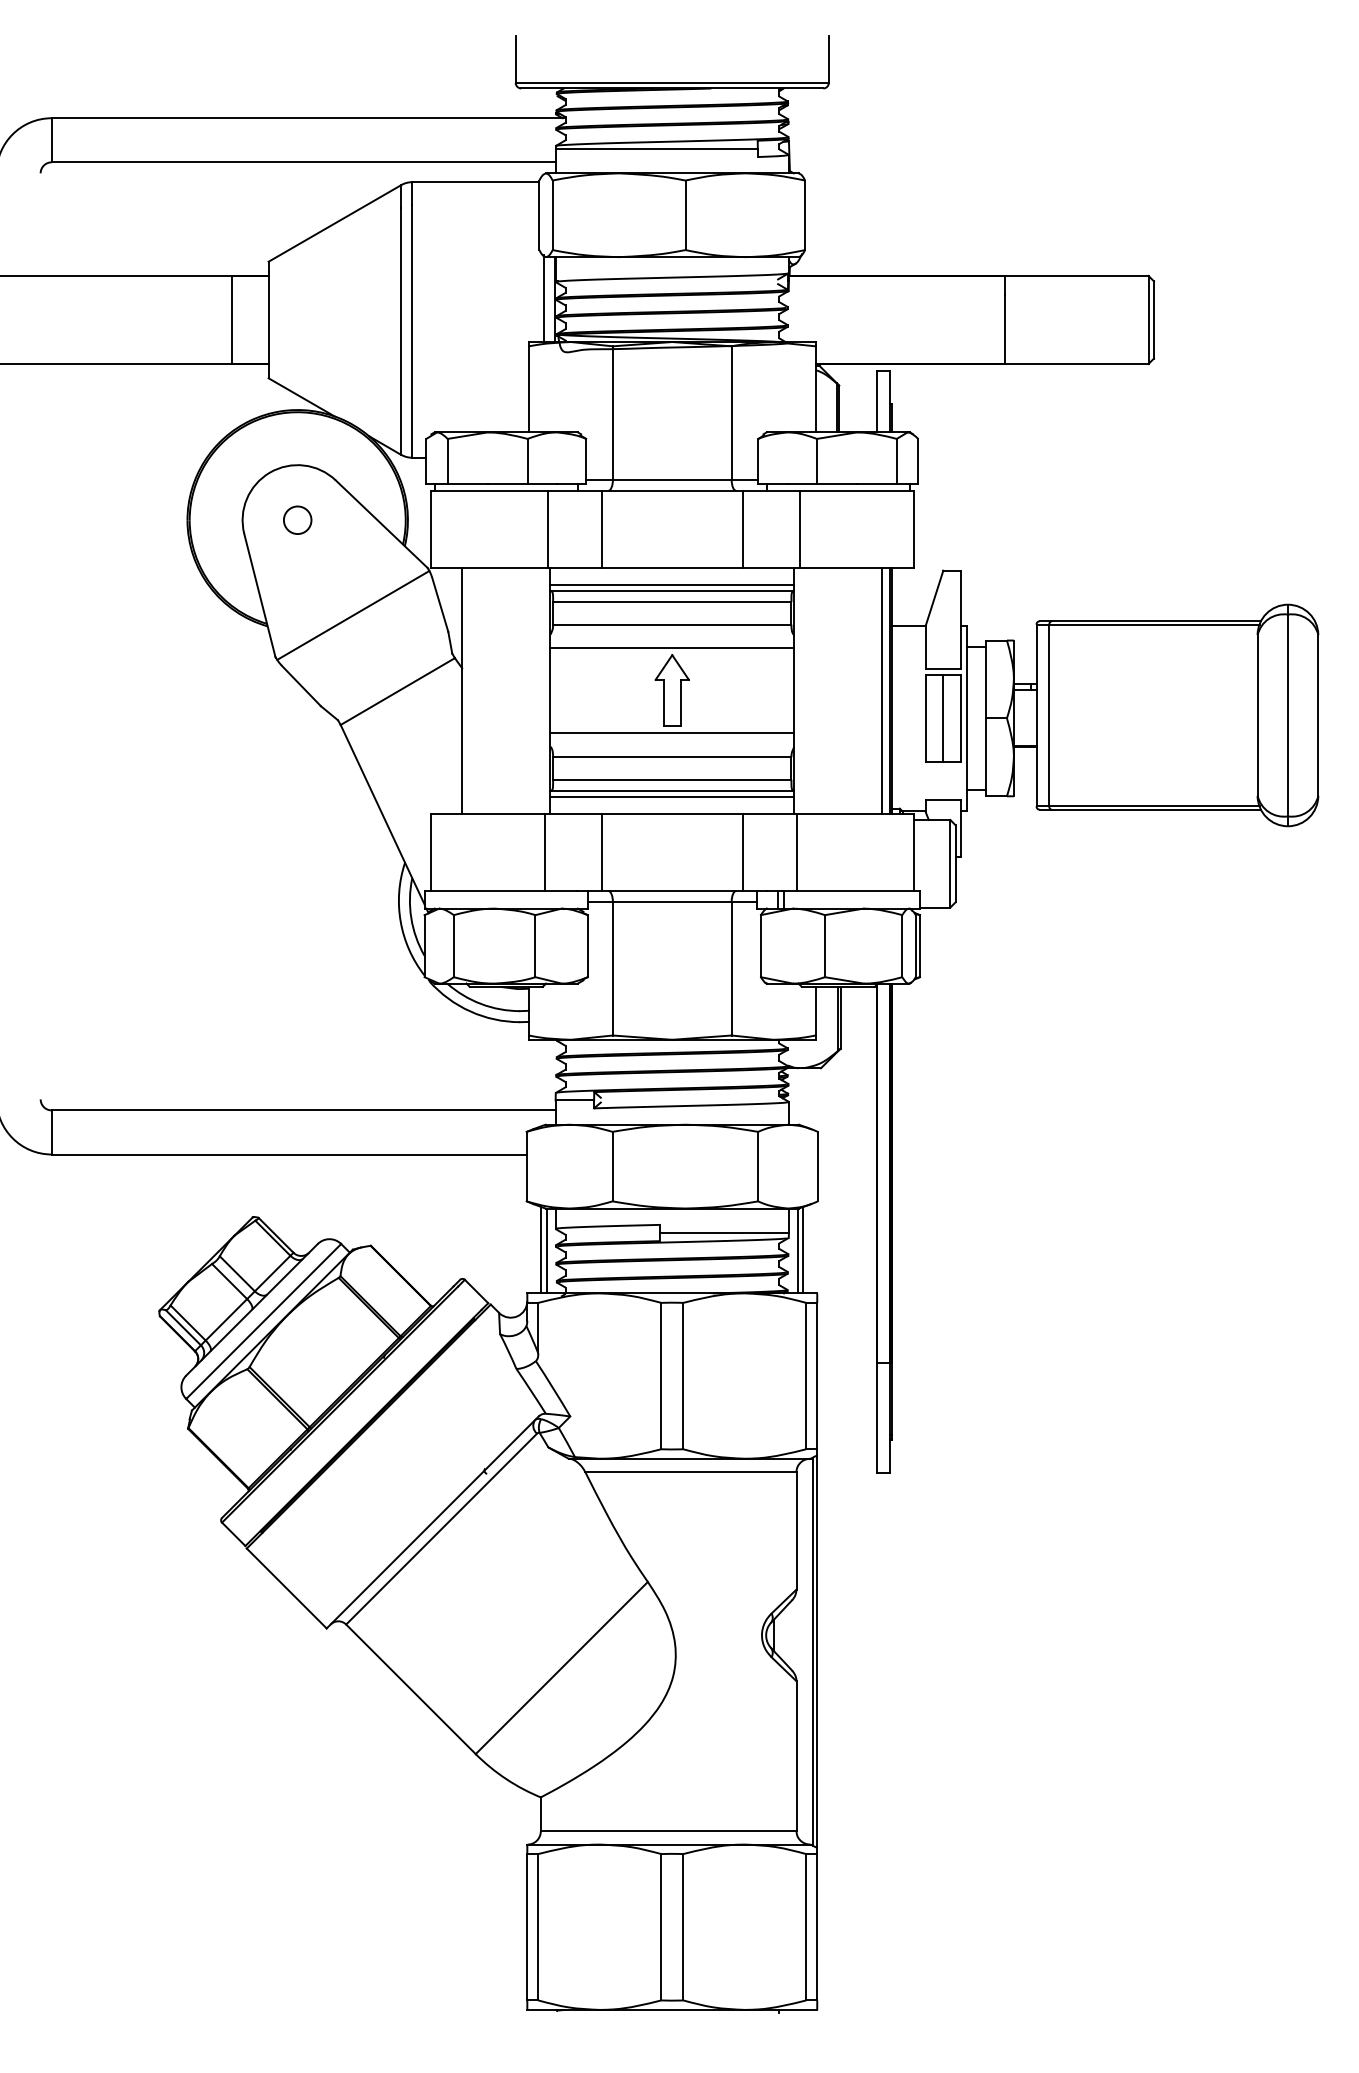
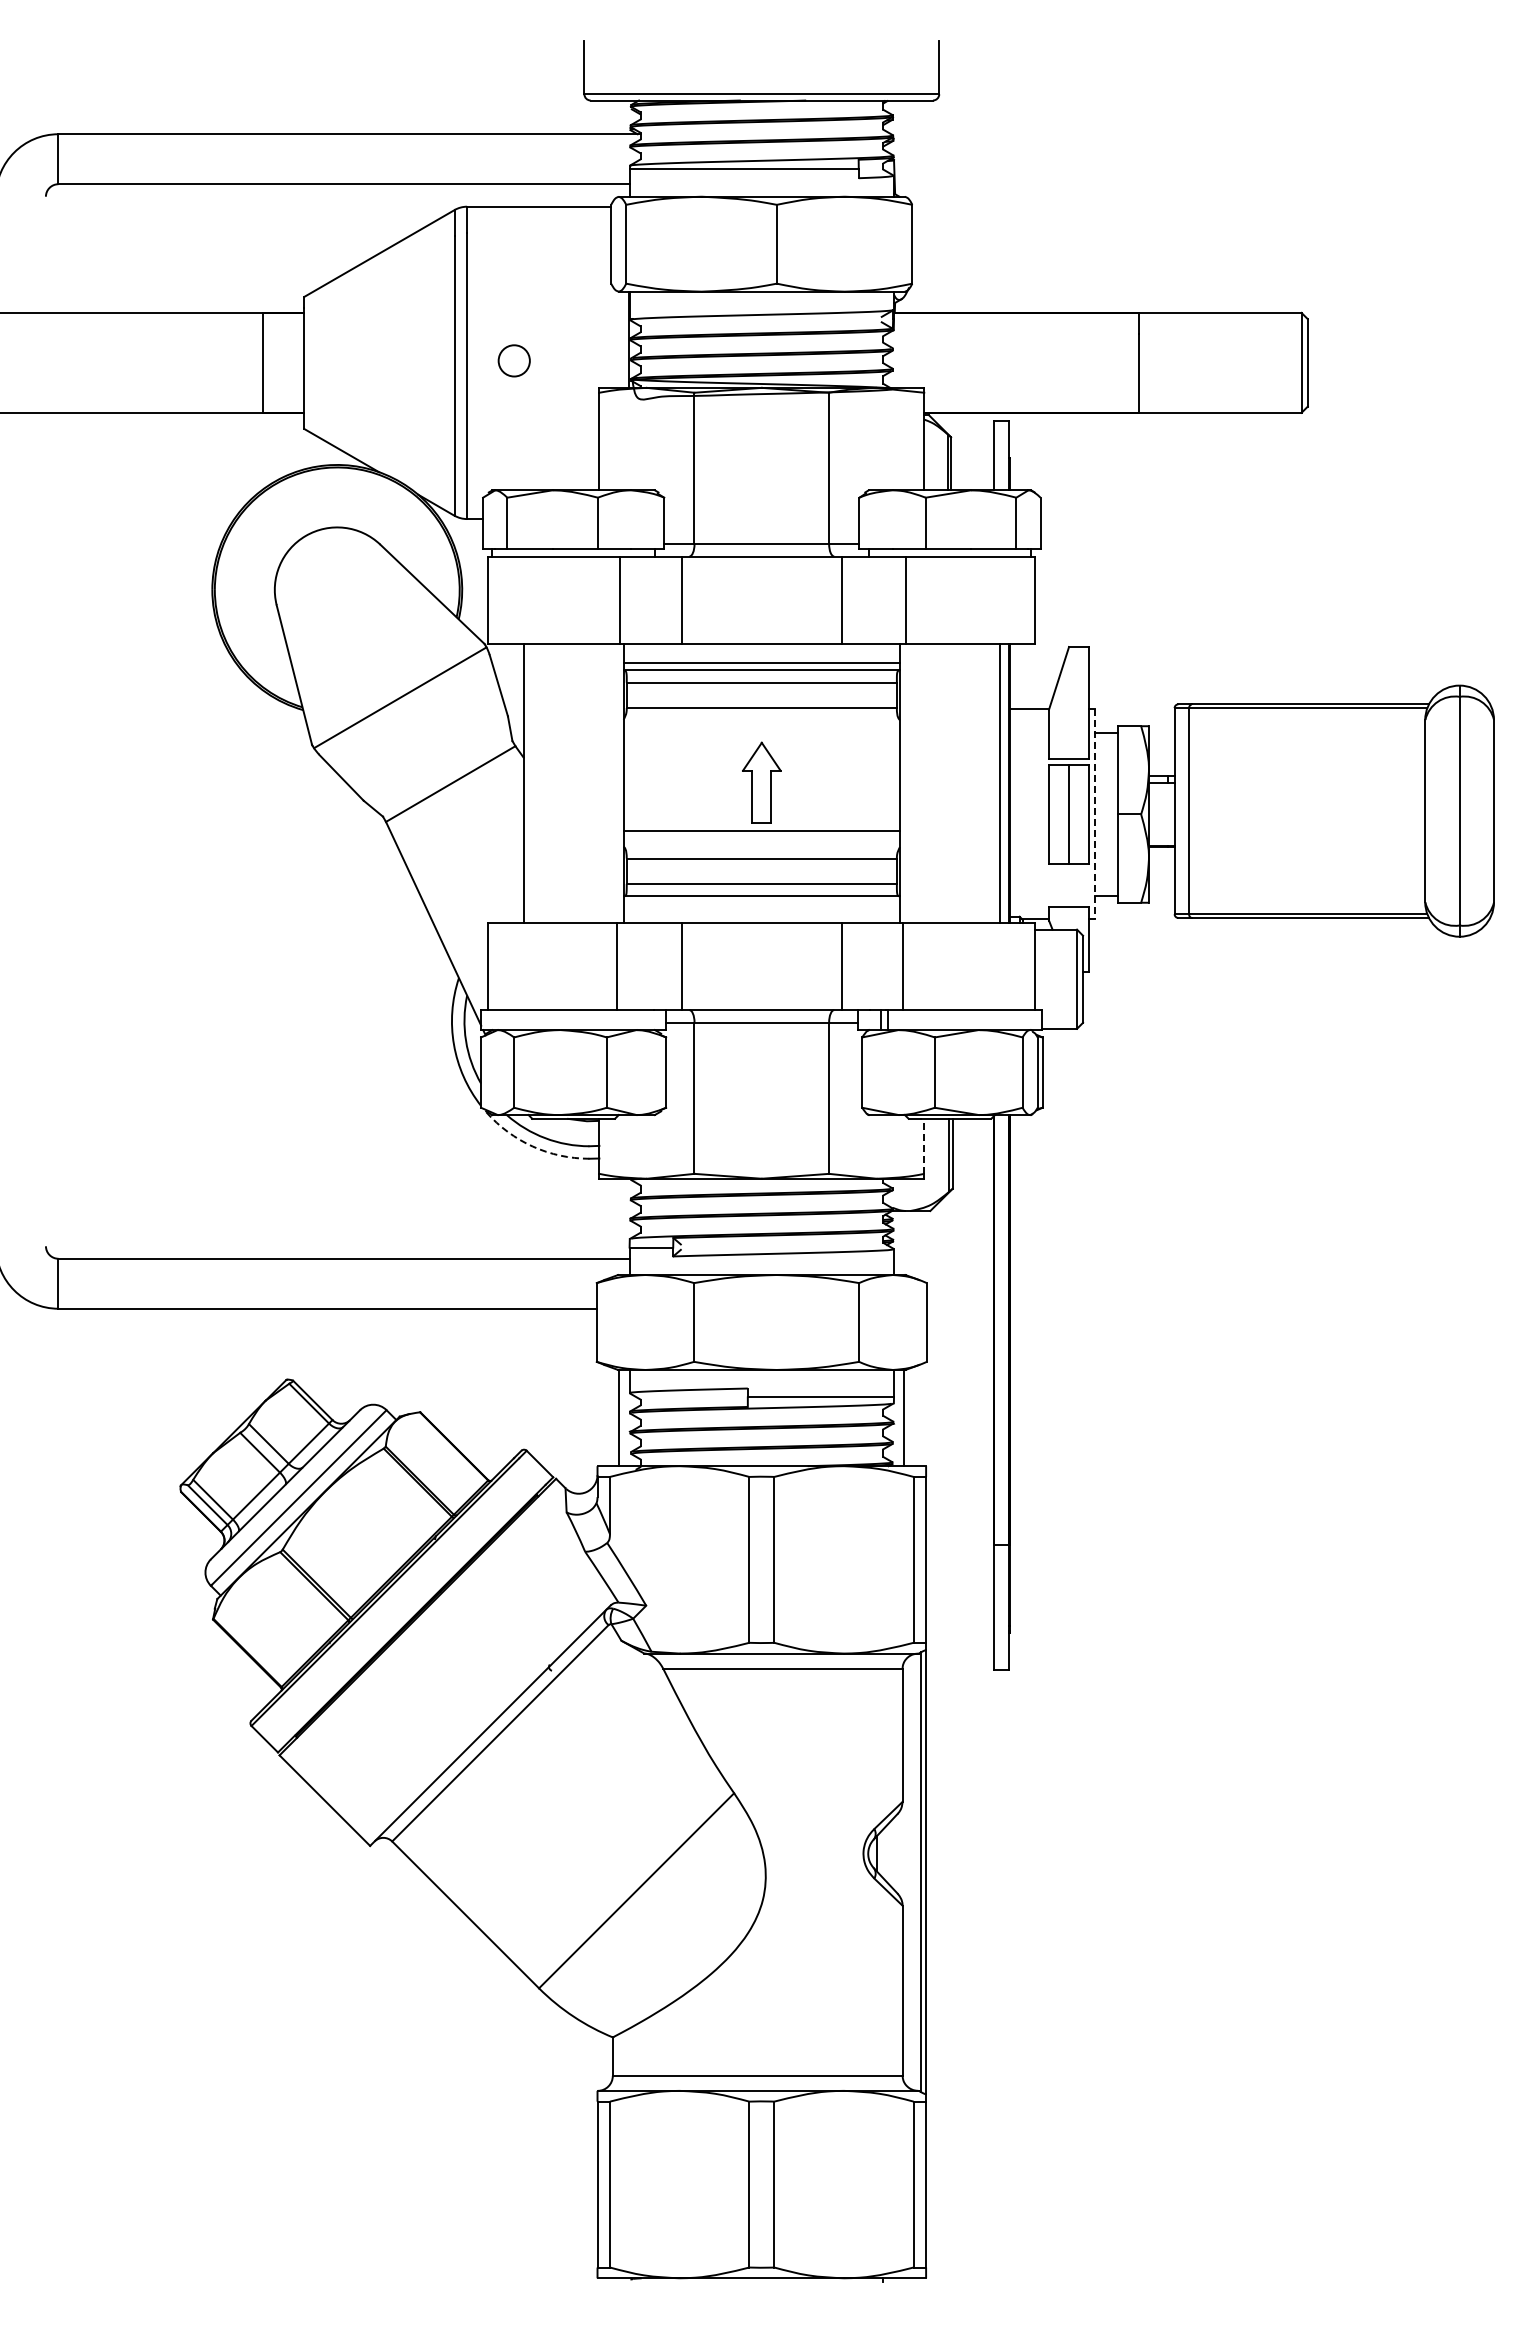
line: (544, 298) -> (616, 338), removed
circle: (297, 519) -> (513, 360), moved
line: (672, 648) -> (761, 735), removed
line: (966, 718) -> (1095, 814), solid -> dashed
line: (672, 796) -> (761, 903), removed
arc: (469, 1011) -> (532, 1146), solid -> dashed
line: (815, 1011) -> (924, 1146), solid -> dashed
line: (541, 1250) -> (613, 1417), removed
line: (803, 1250) -> (910, 1417), removed

